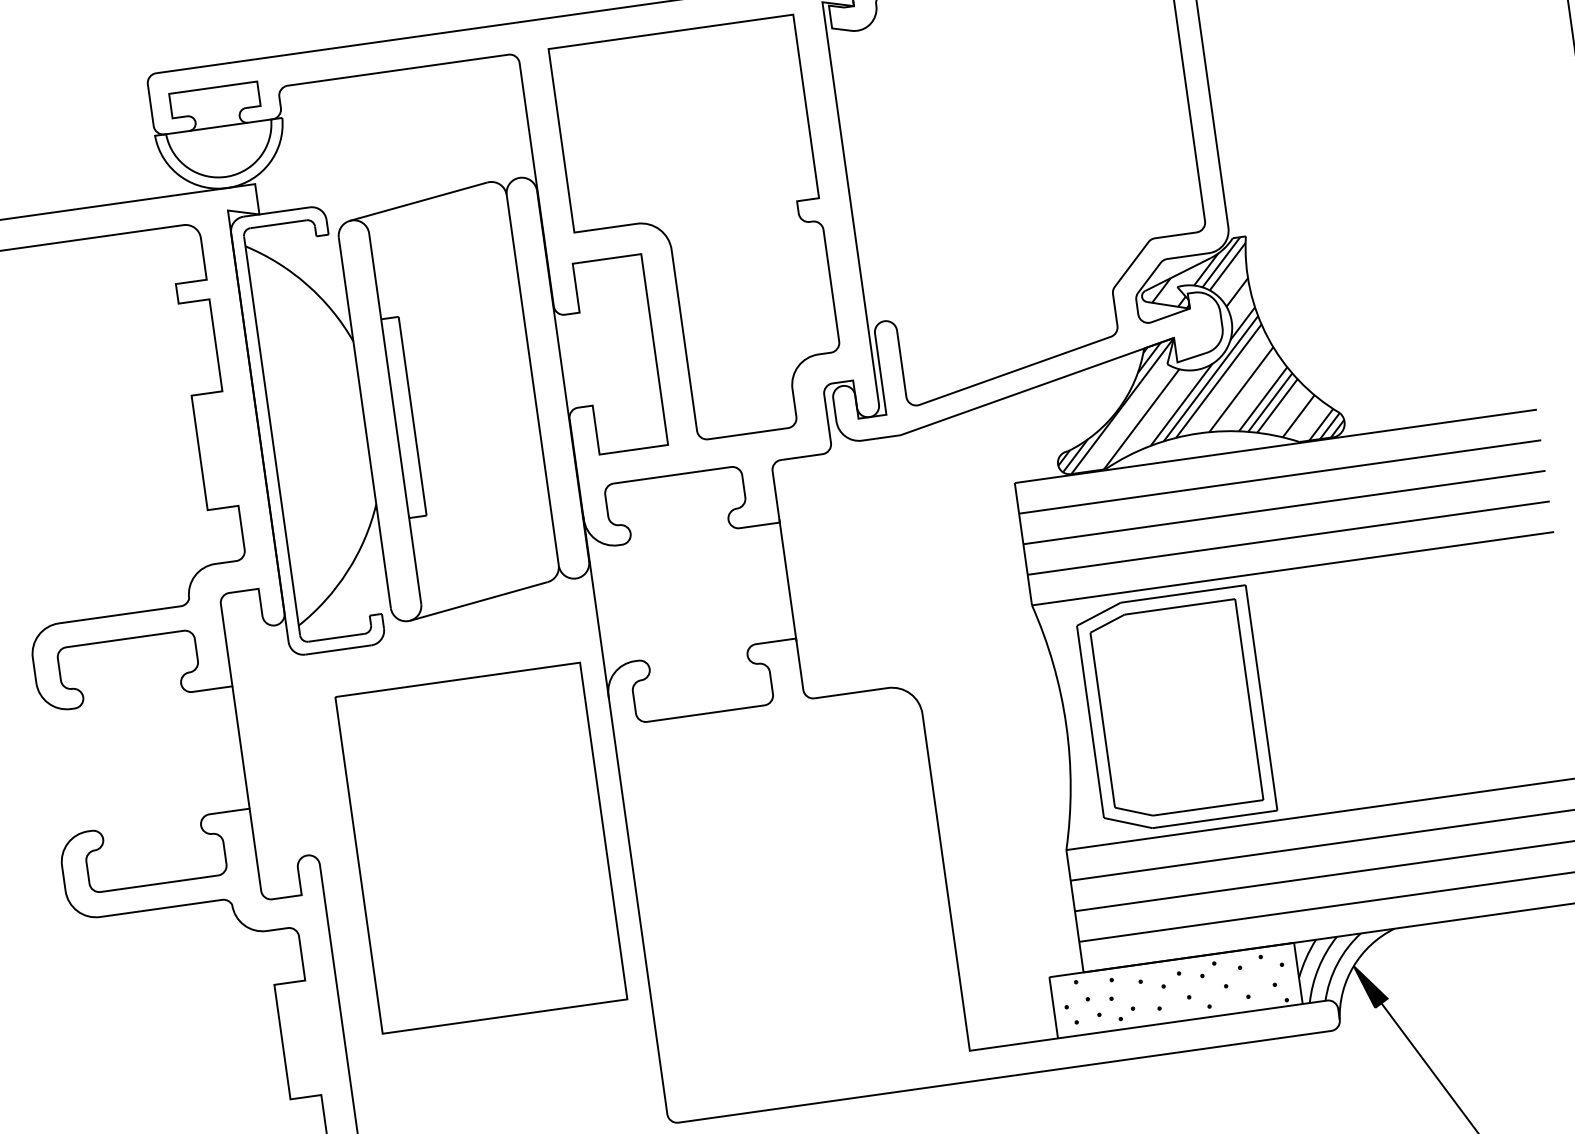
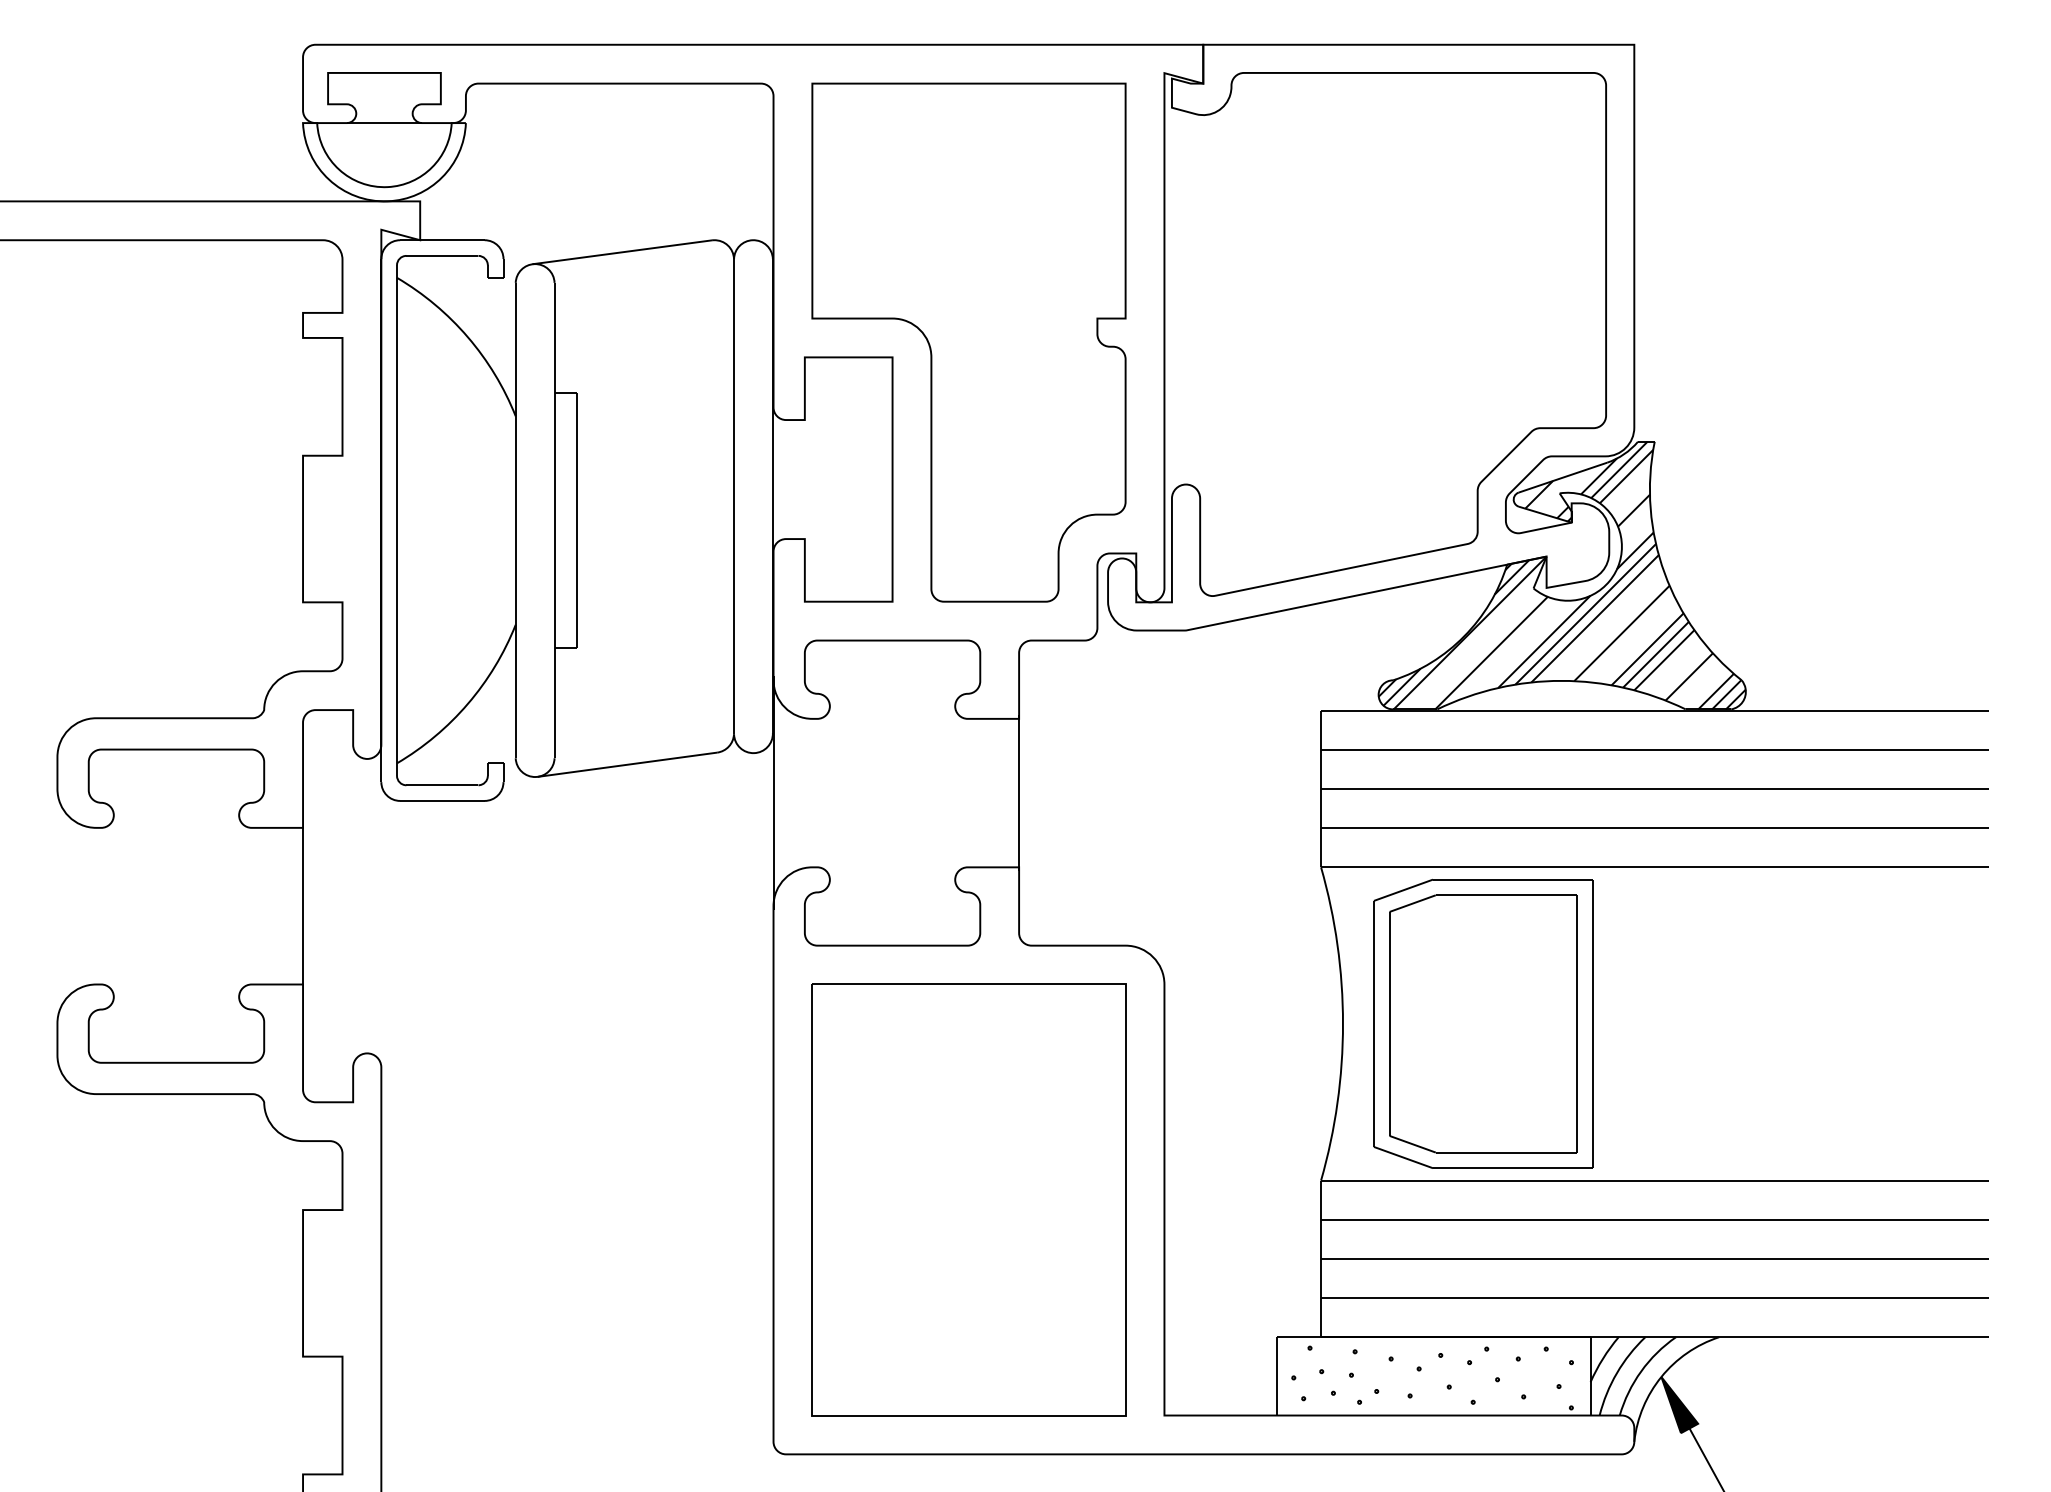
part: (480, 847) -> (968, 1199), moved

